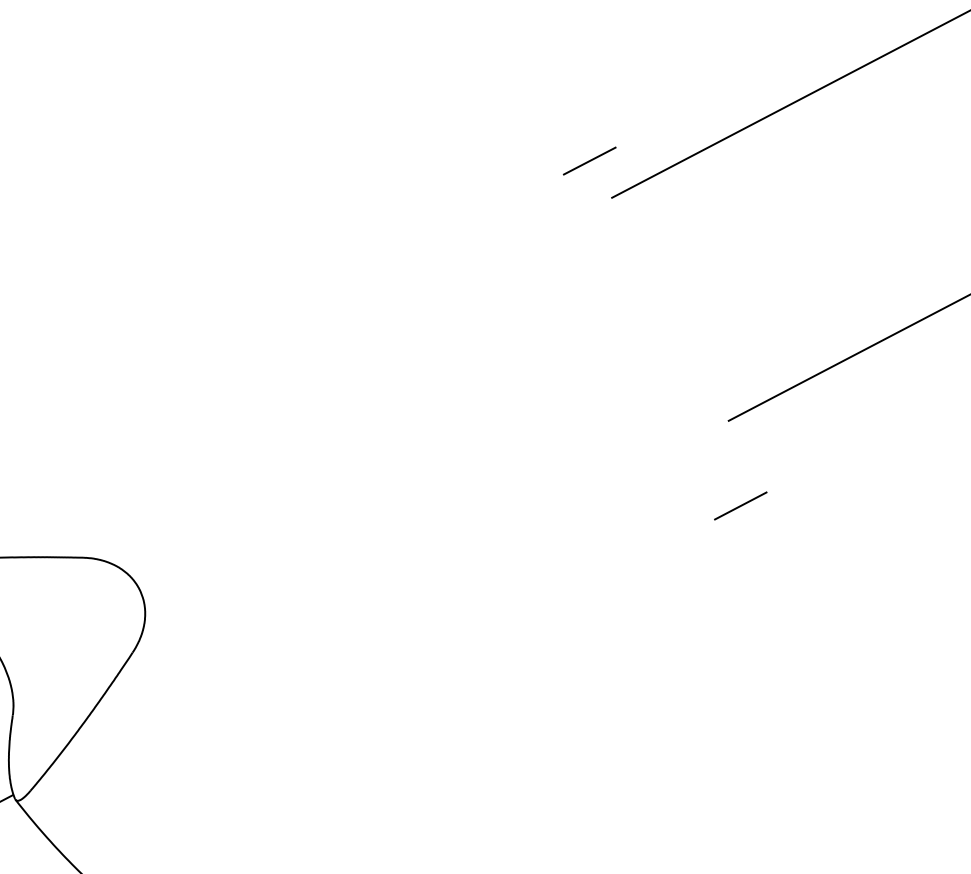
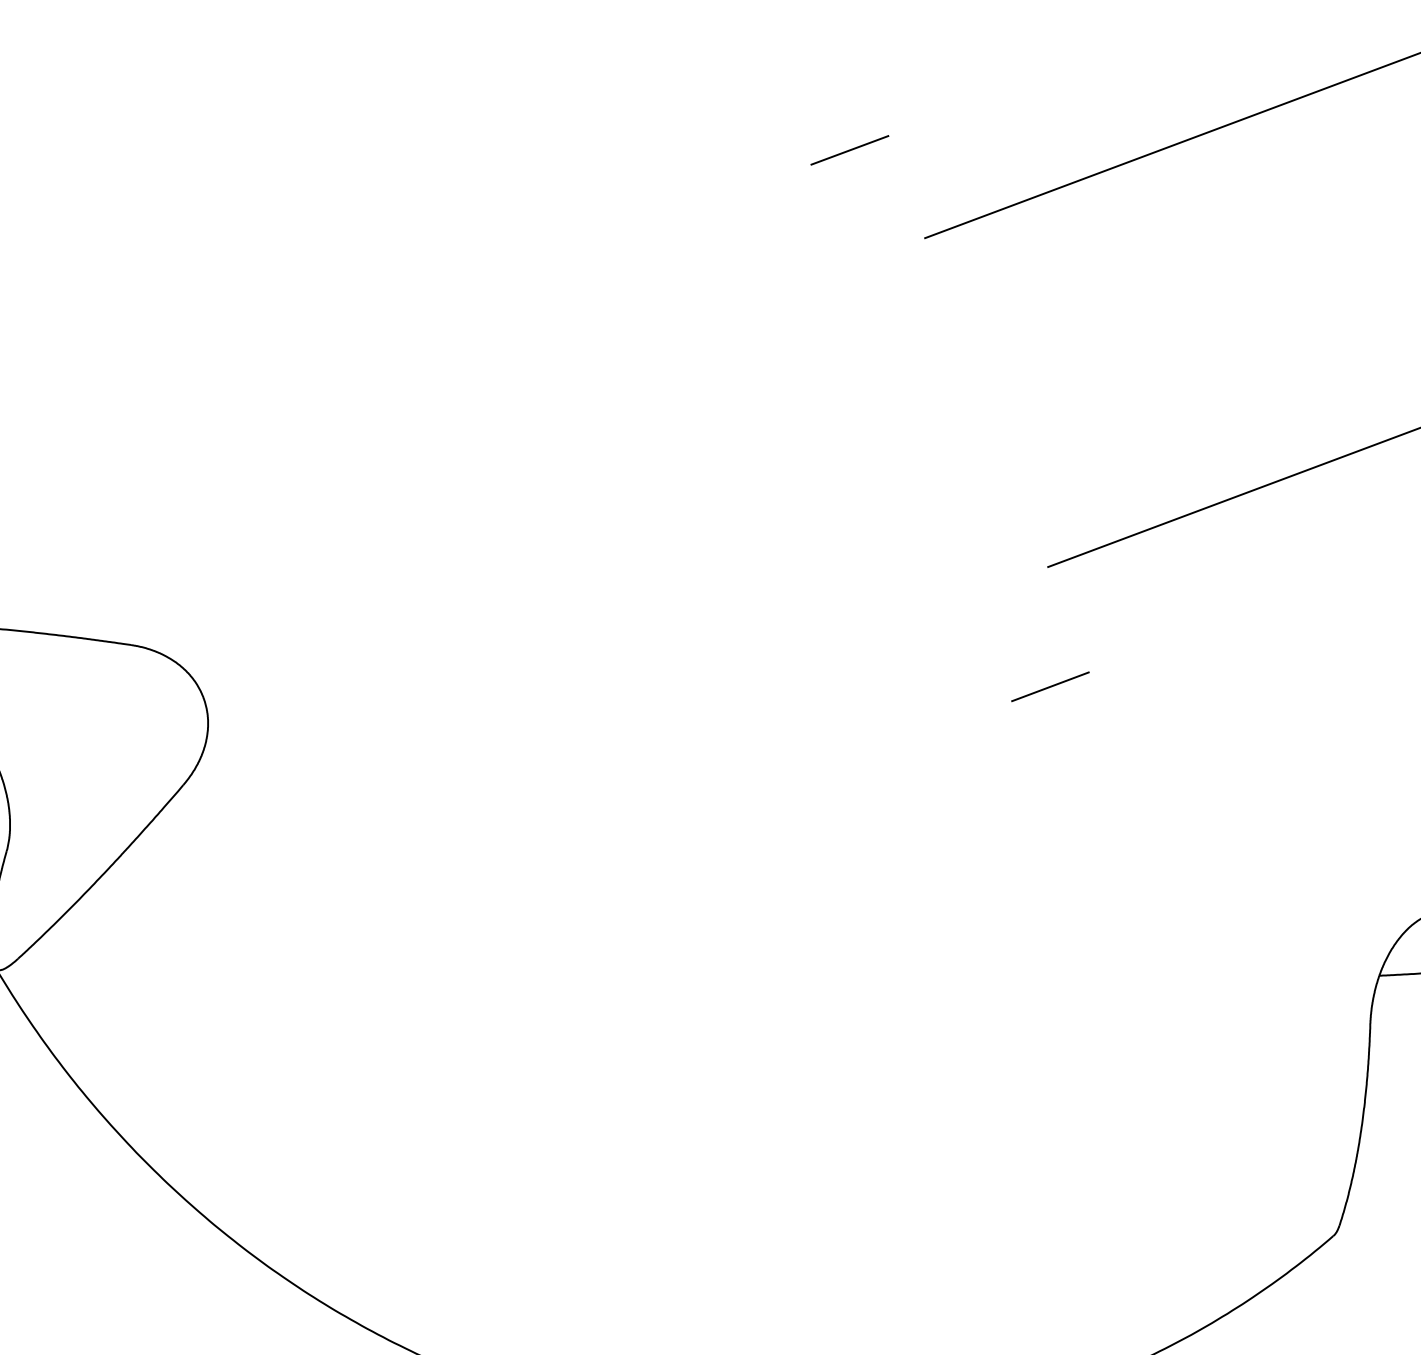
line: (589, 161) -> (849, 150), moved

